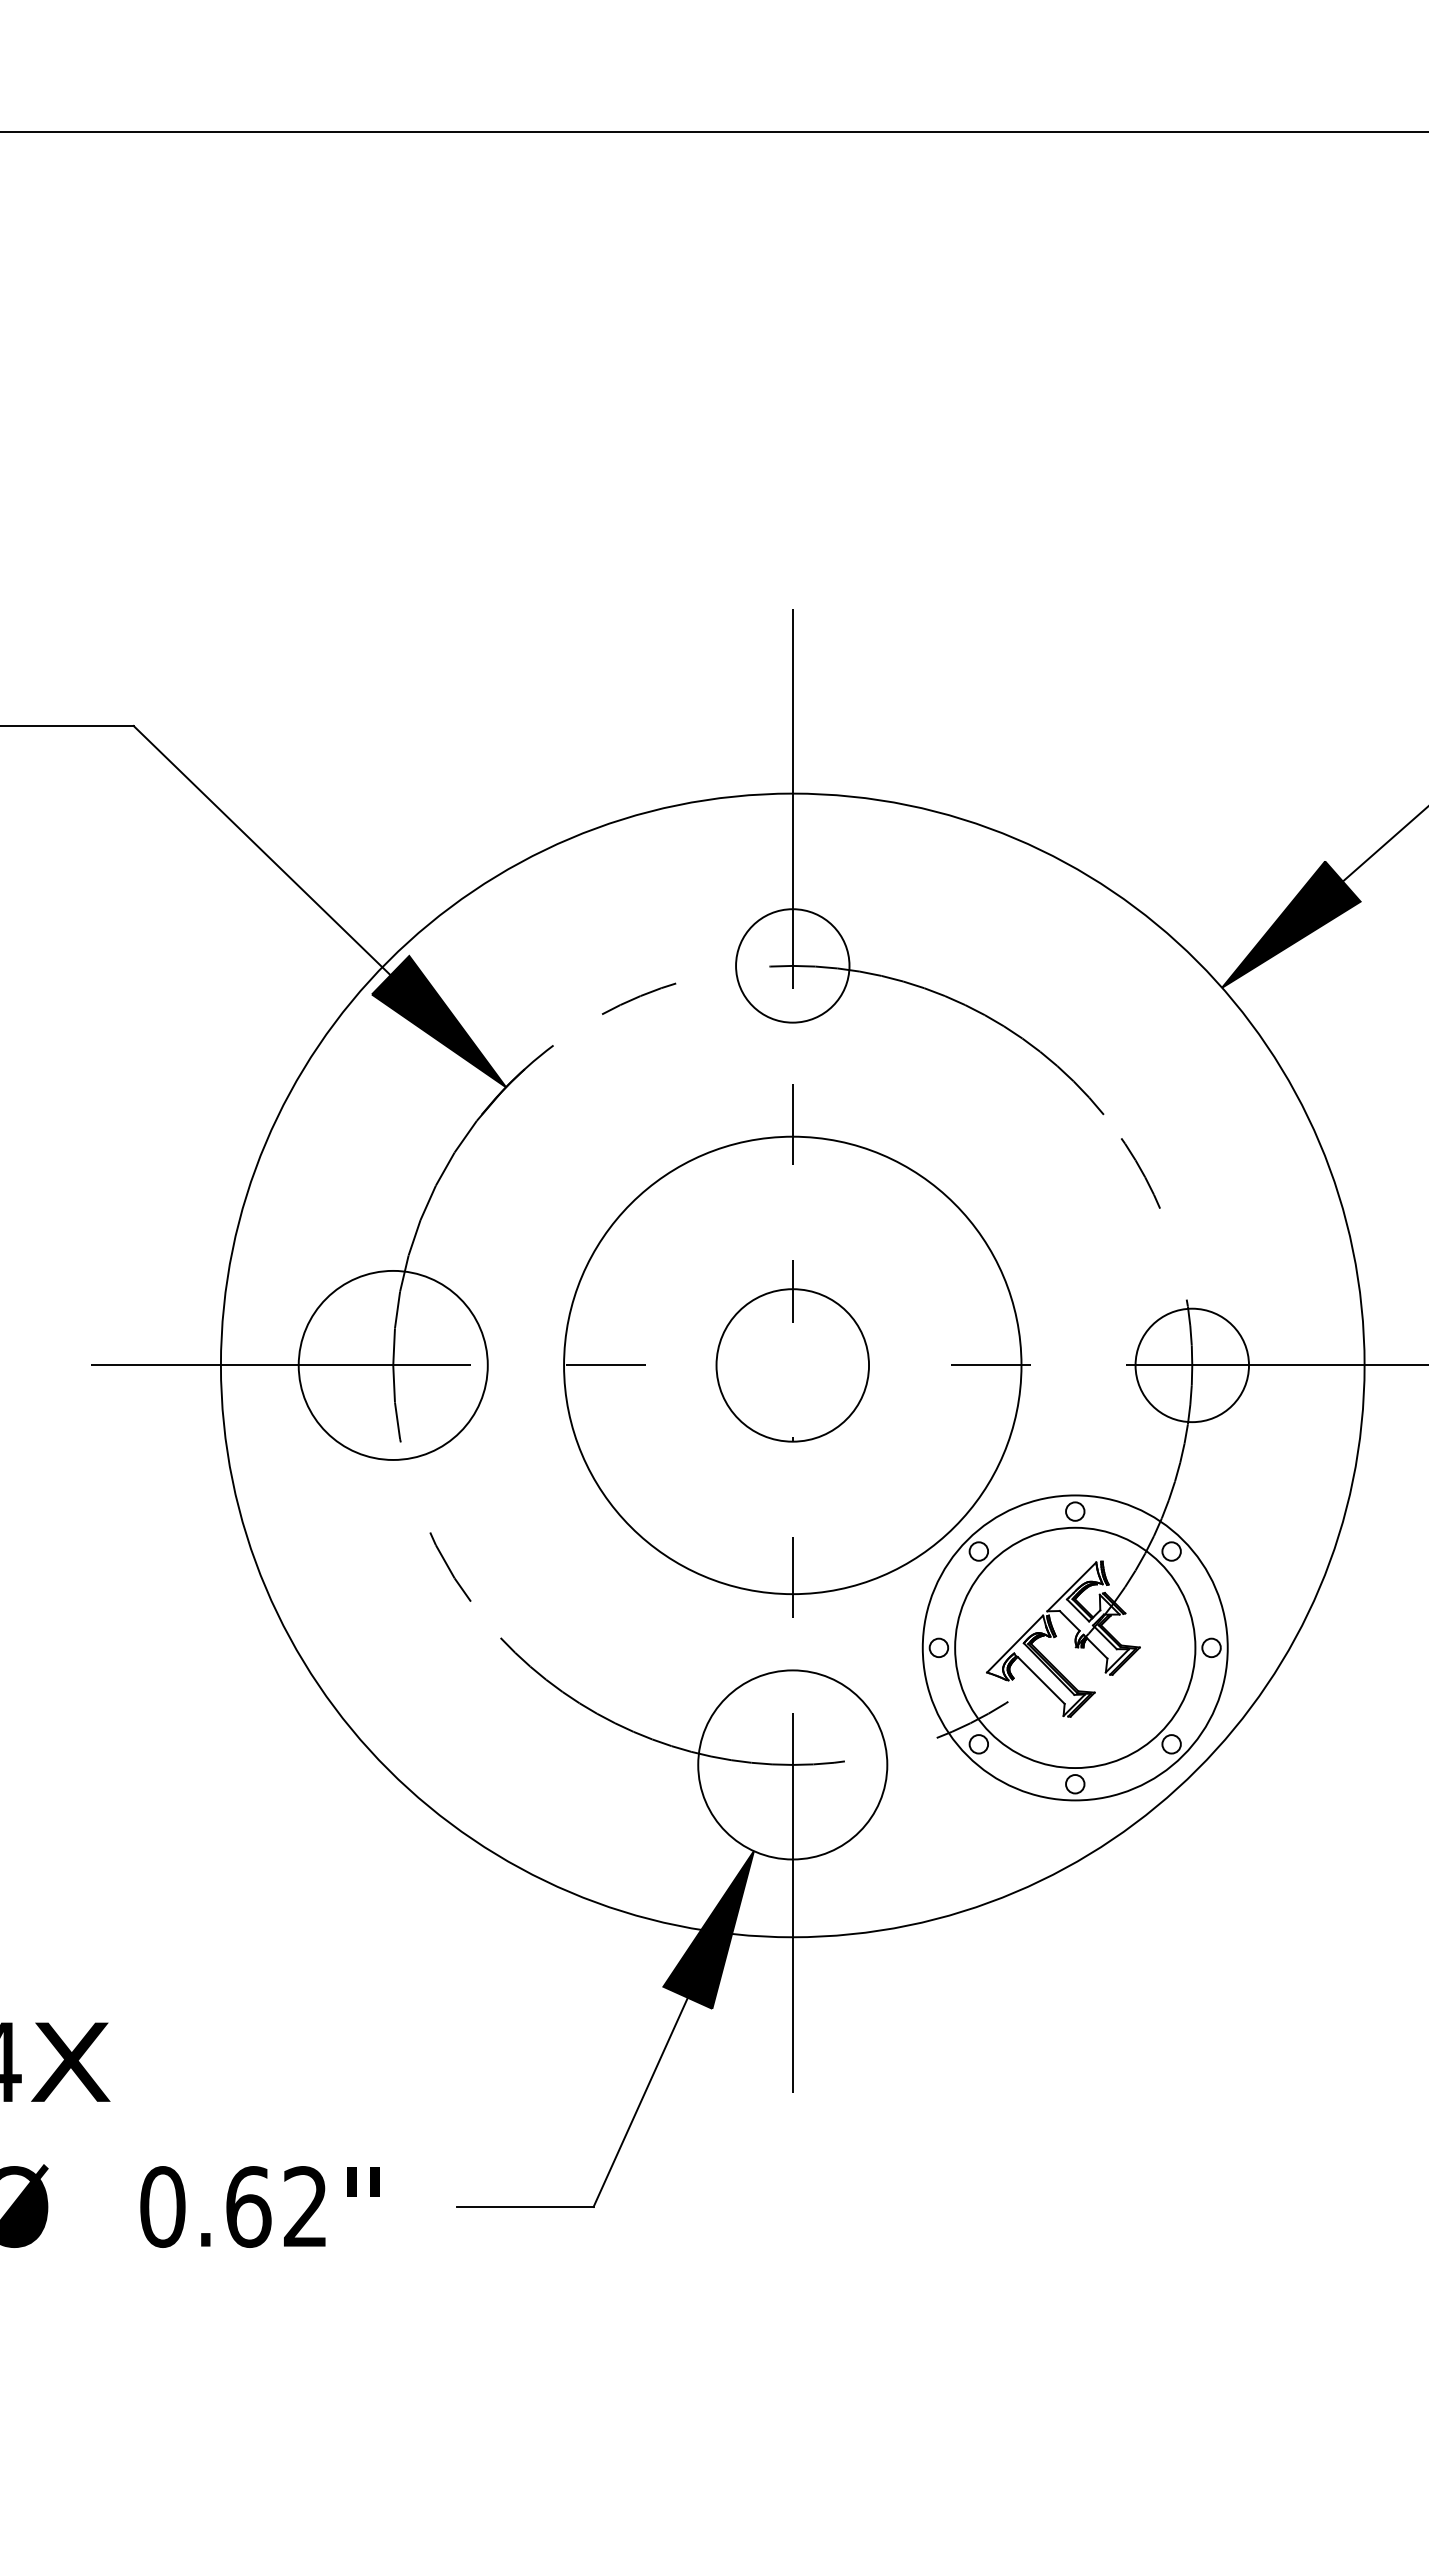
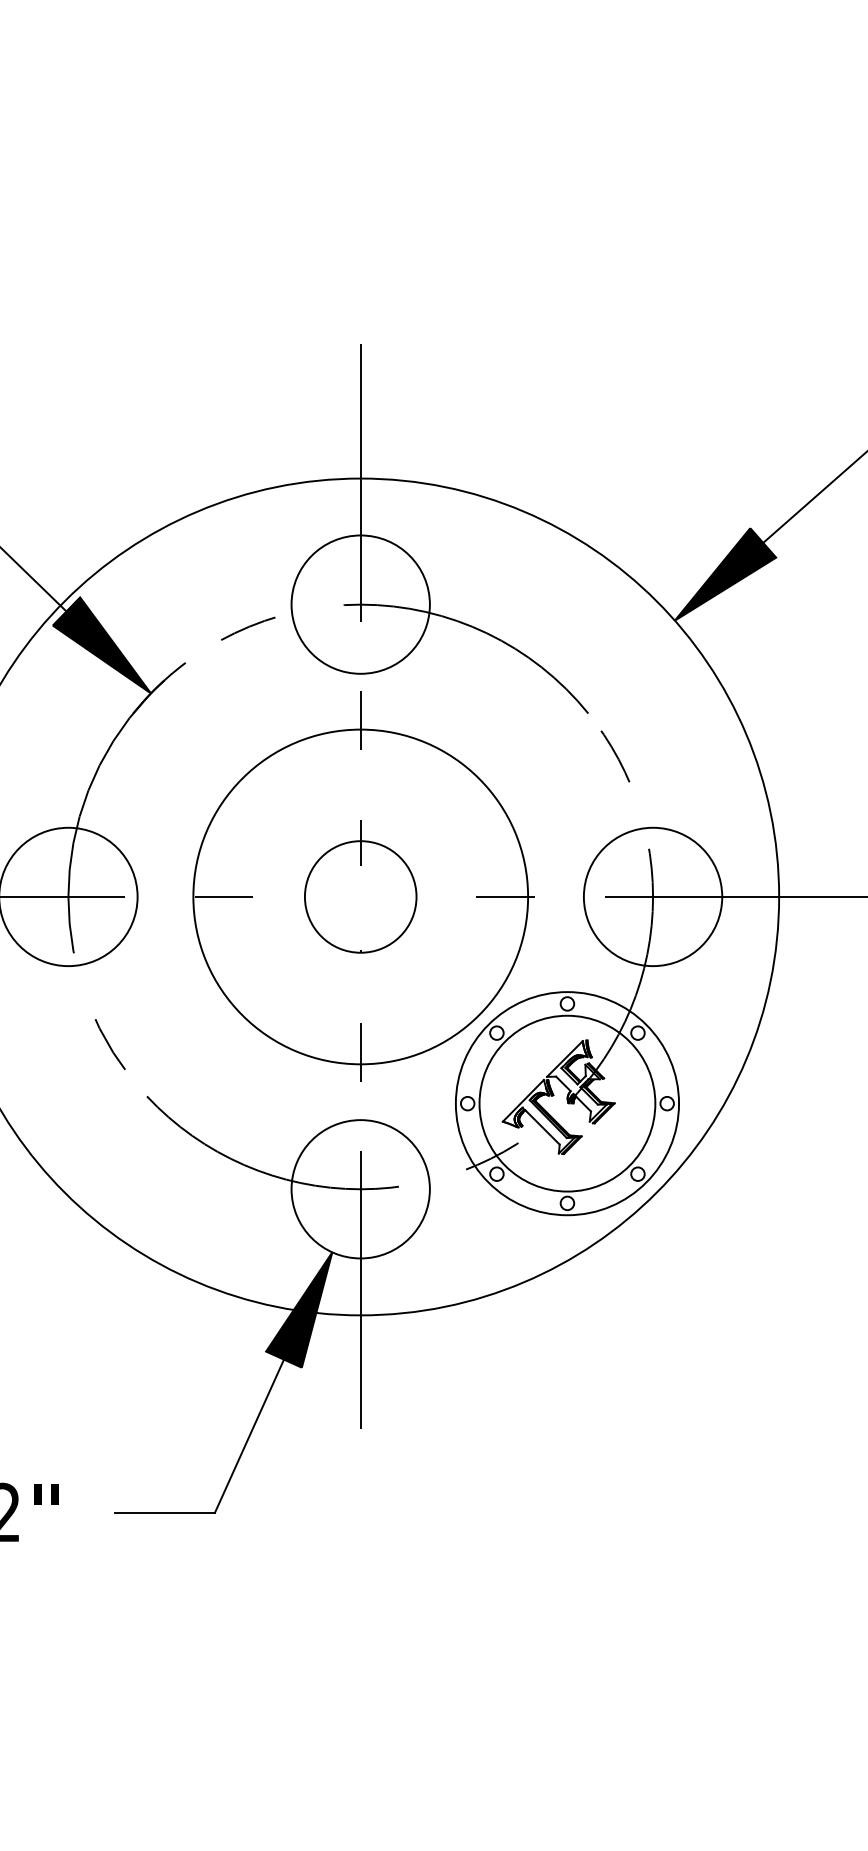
circle: (792, 965) -> (360, 604), size x1.67
circle: (1191, 1364) -> (652, 896), size x1.67

